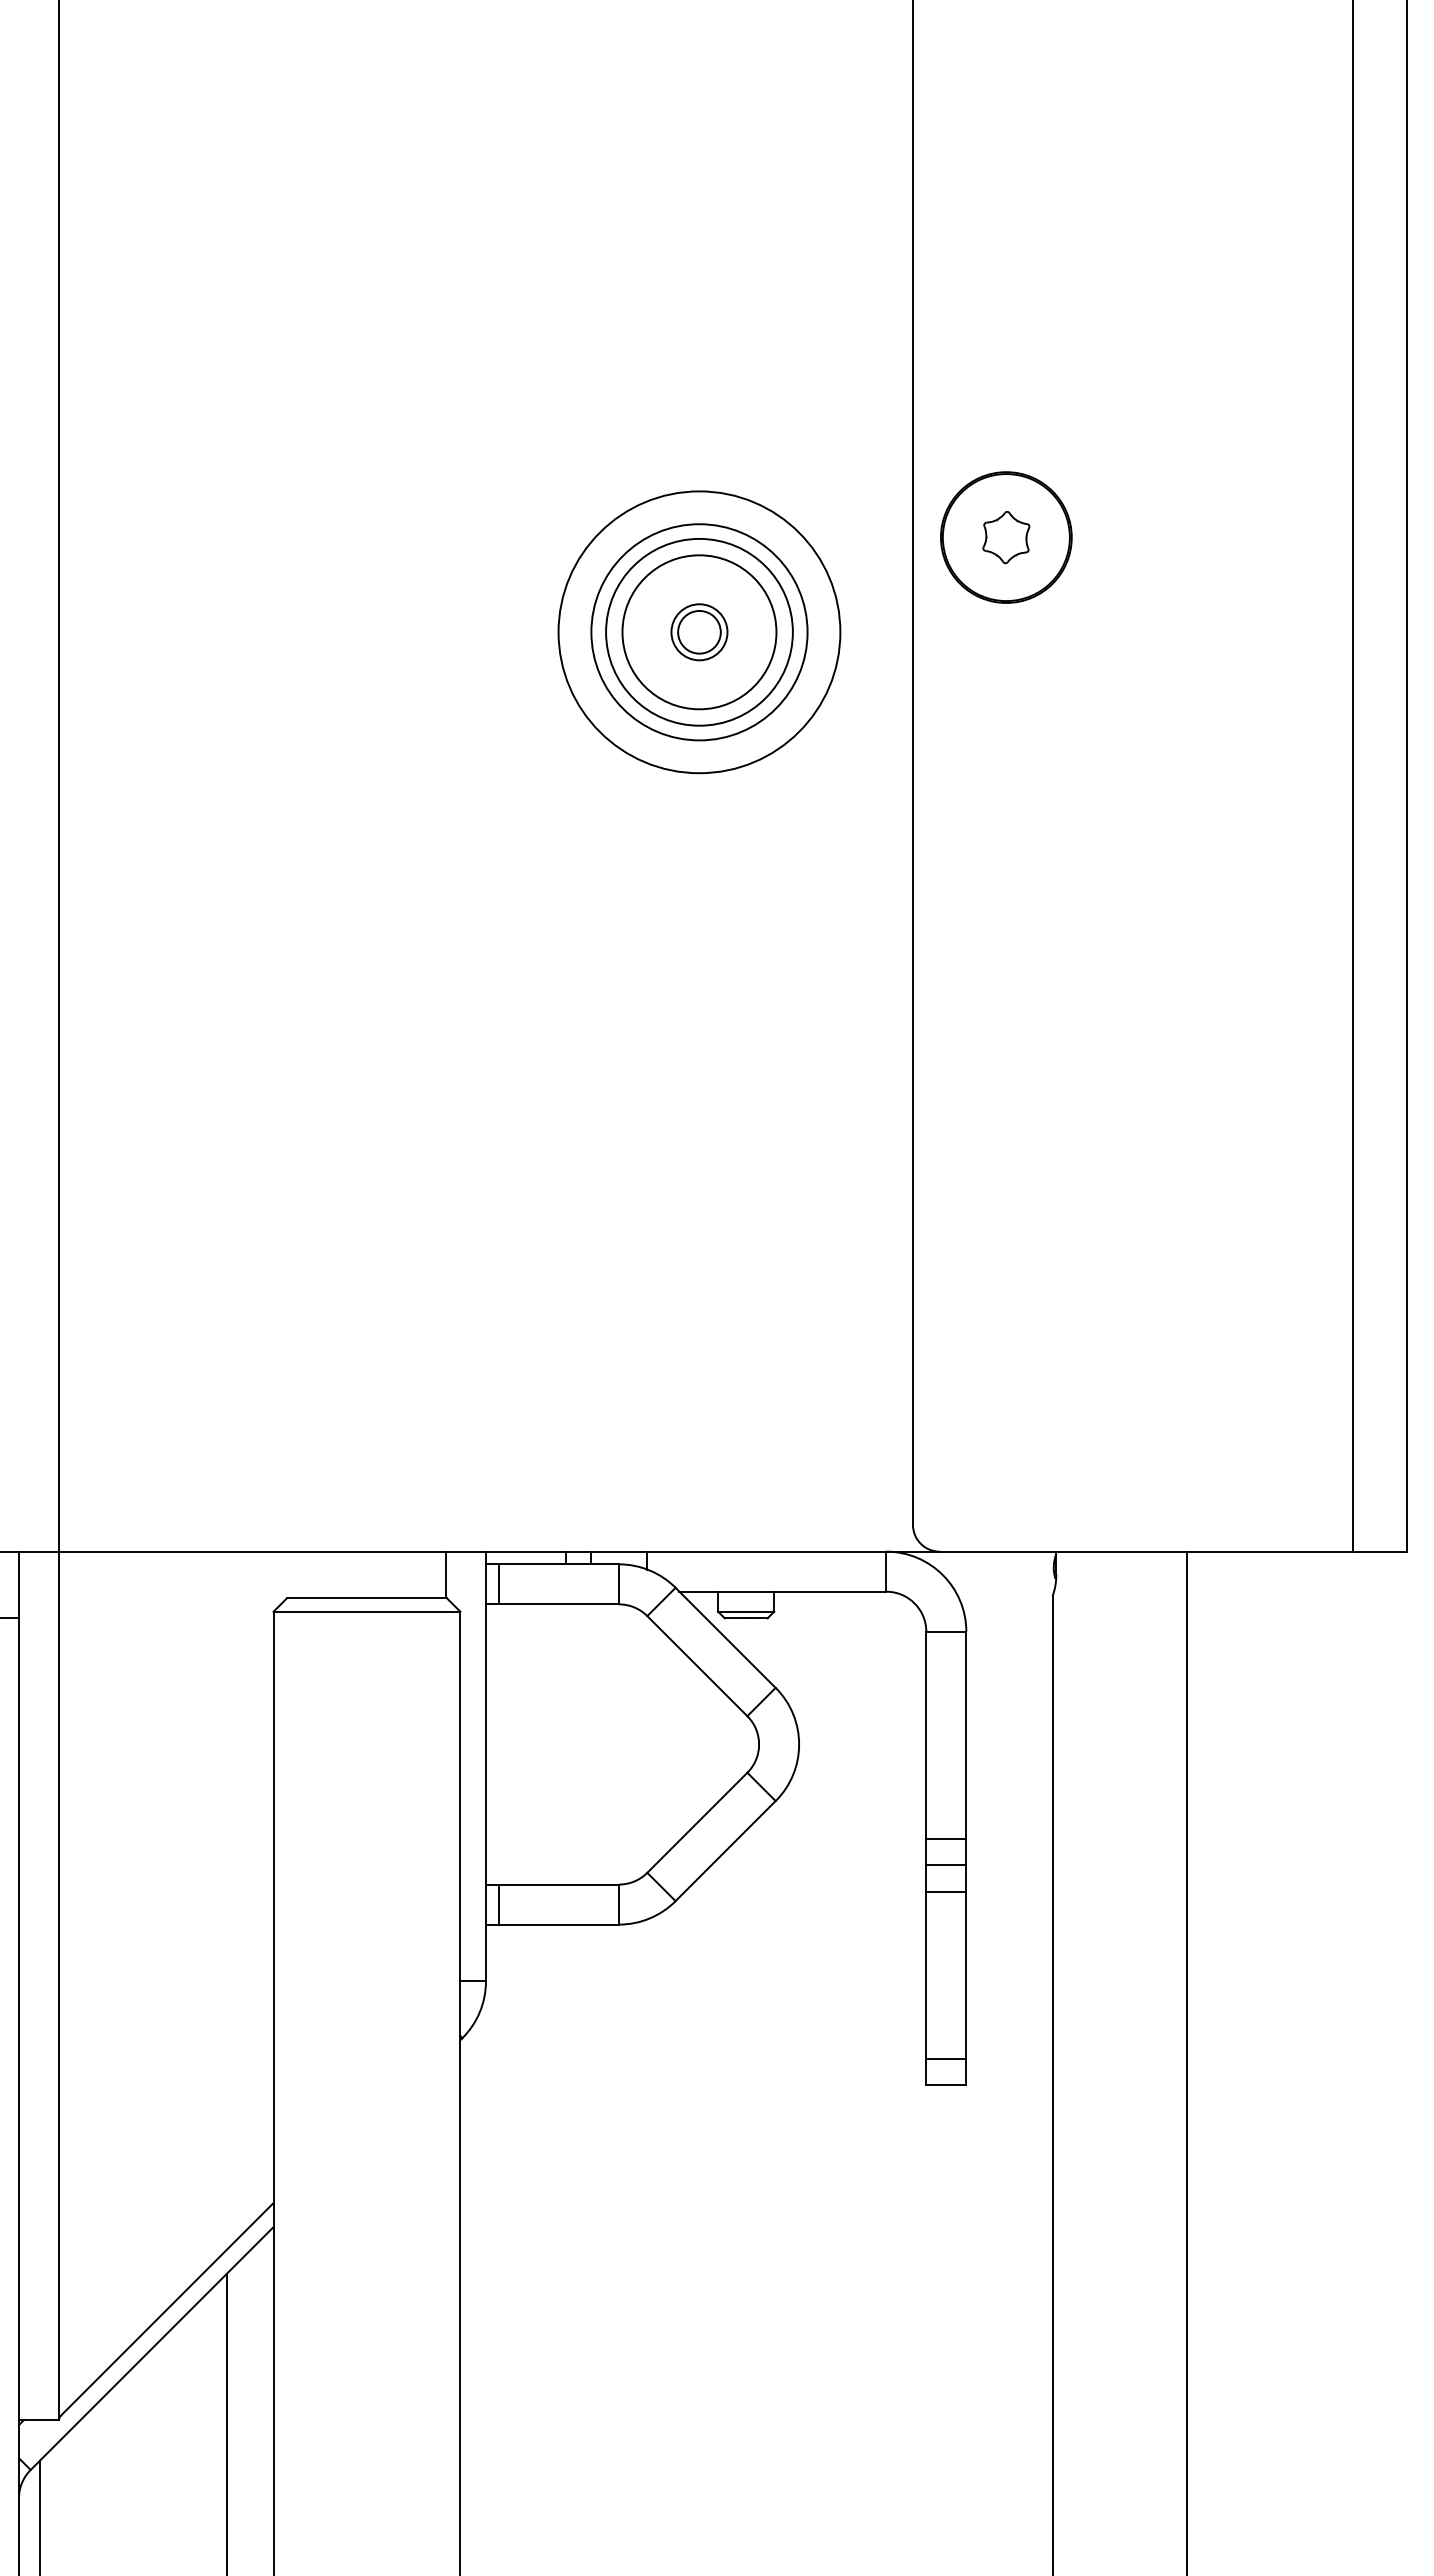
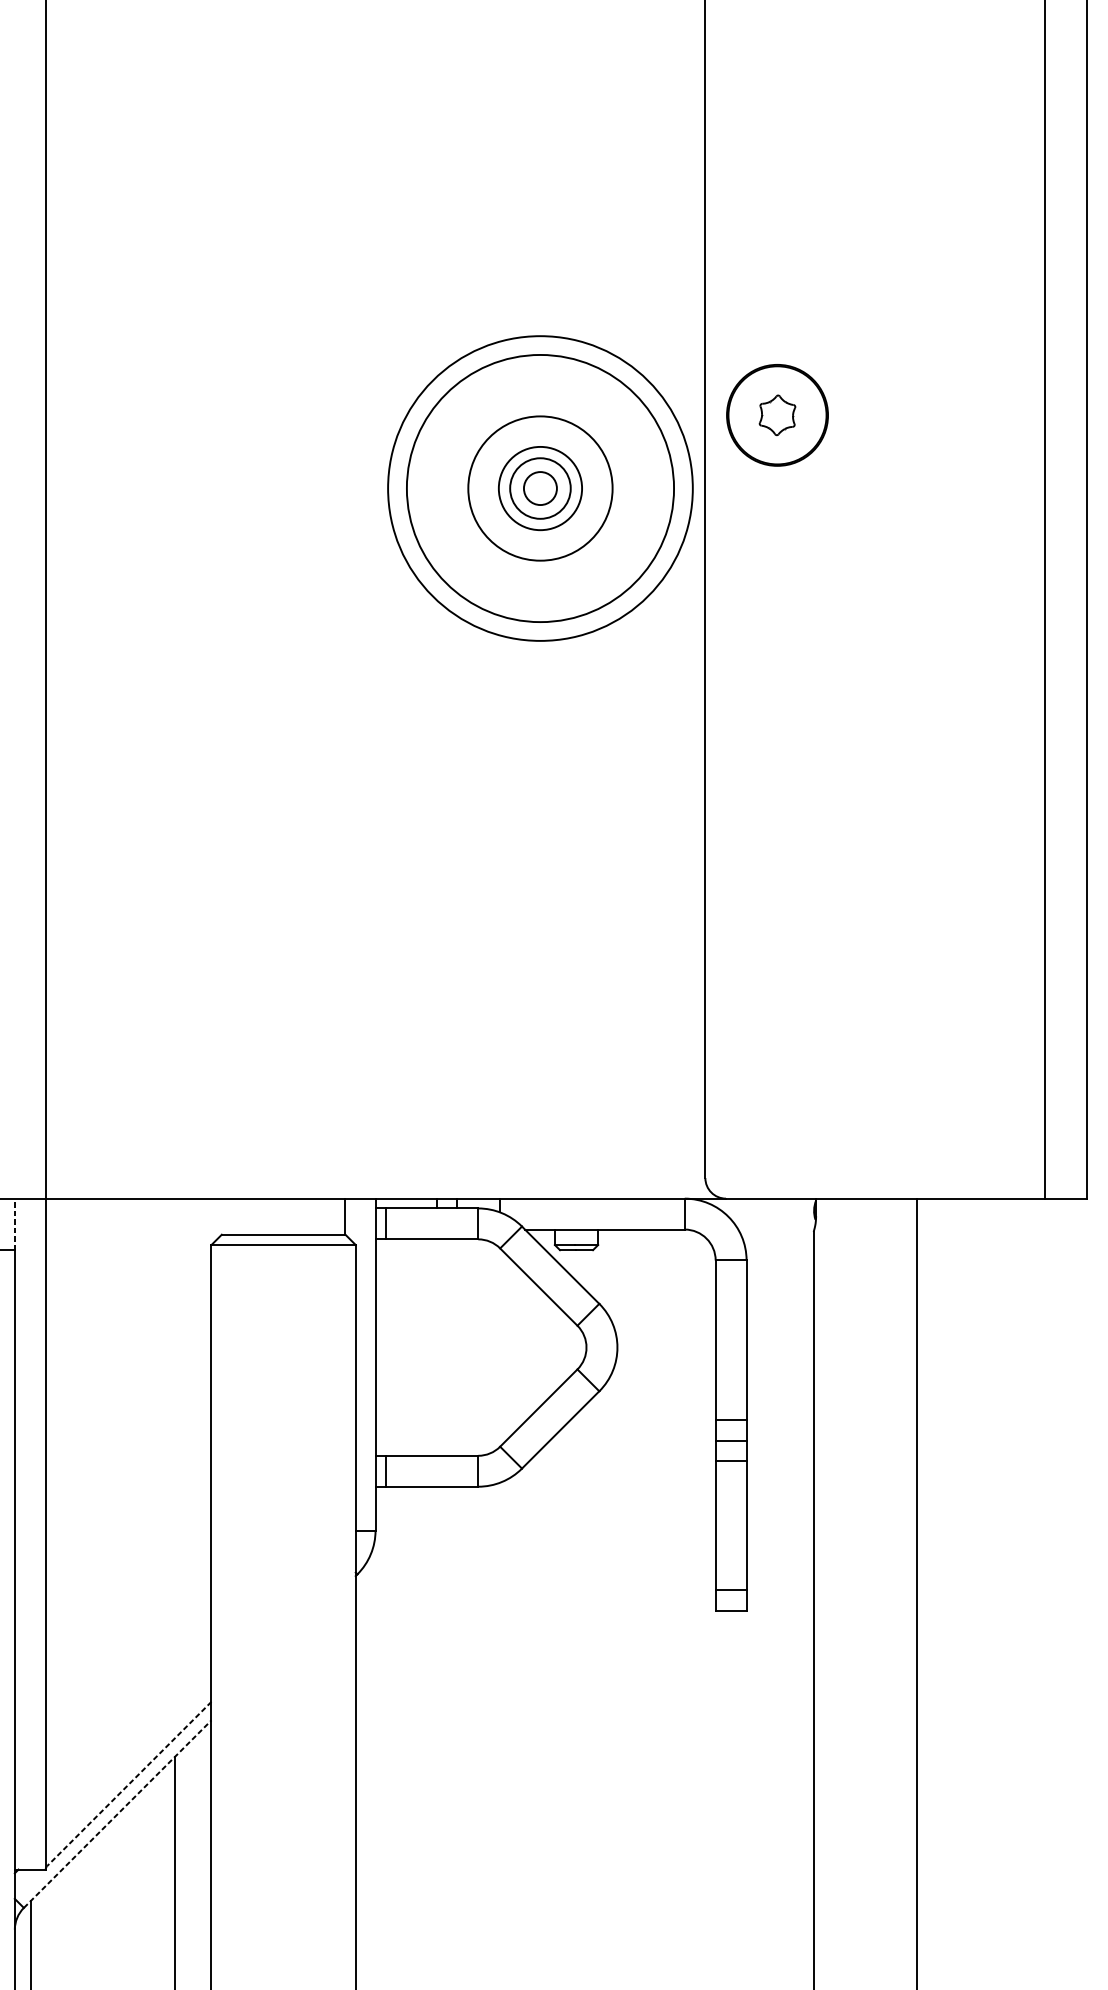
circle: (699, 632) -> (540, 488), size x0.7
circle: (699, 632) -> (540, 488), size x1.4
circle: (699, 632) -> (540, 488), size x1.4
circle: (699, 632) -> (540, 488), size x1.6
line: (18, 1584) -> (14, 1224), solid -> dashed
line: (166, 2309) -> (128, 1784), solid -> dashed
line: (152, 2348) -> (117, 1814), solid -> dashed

